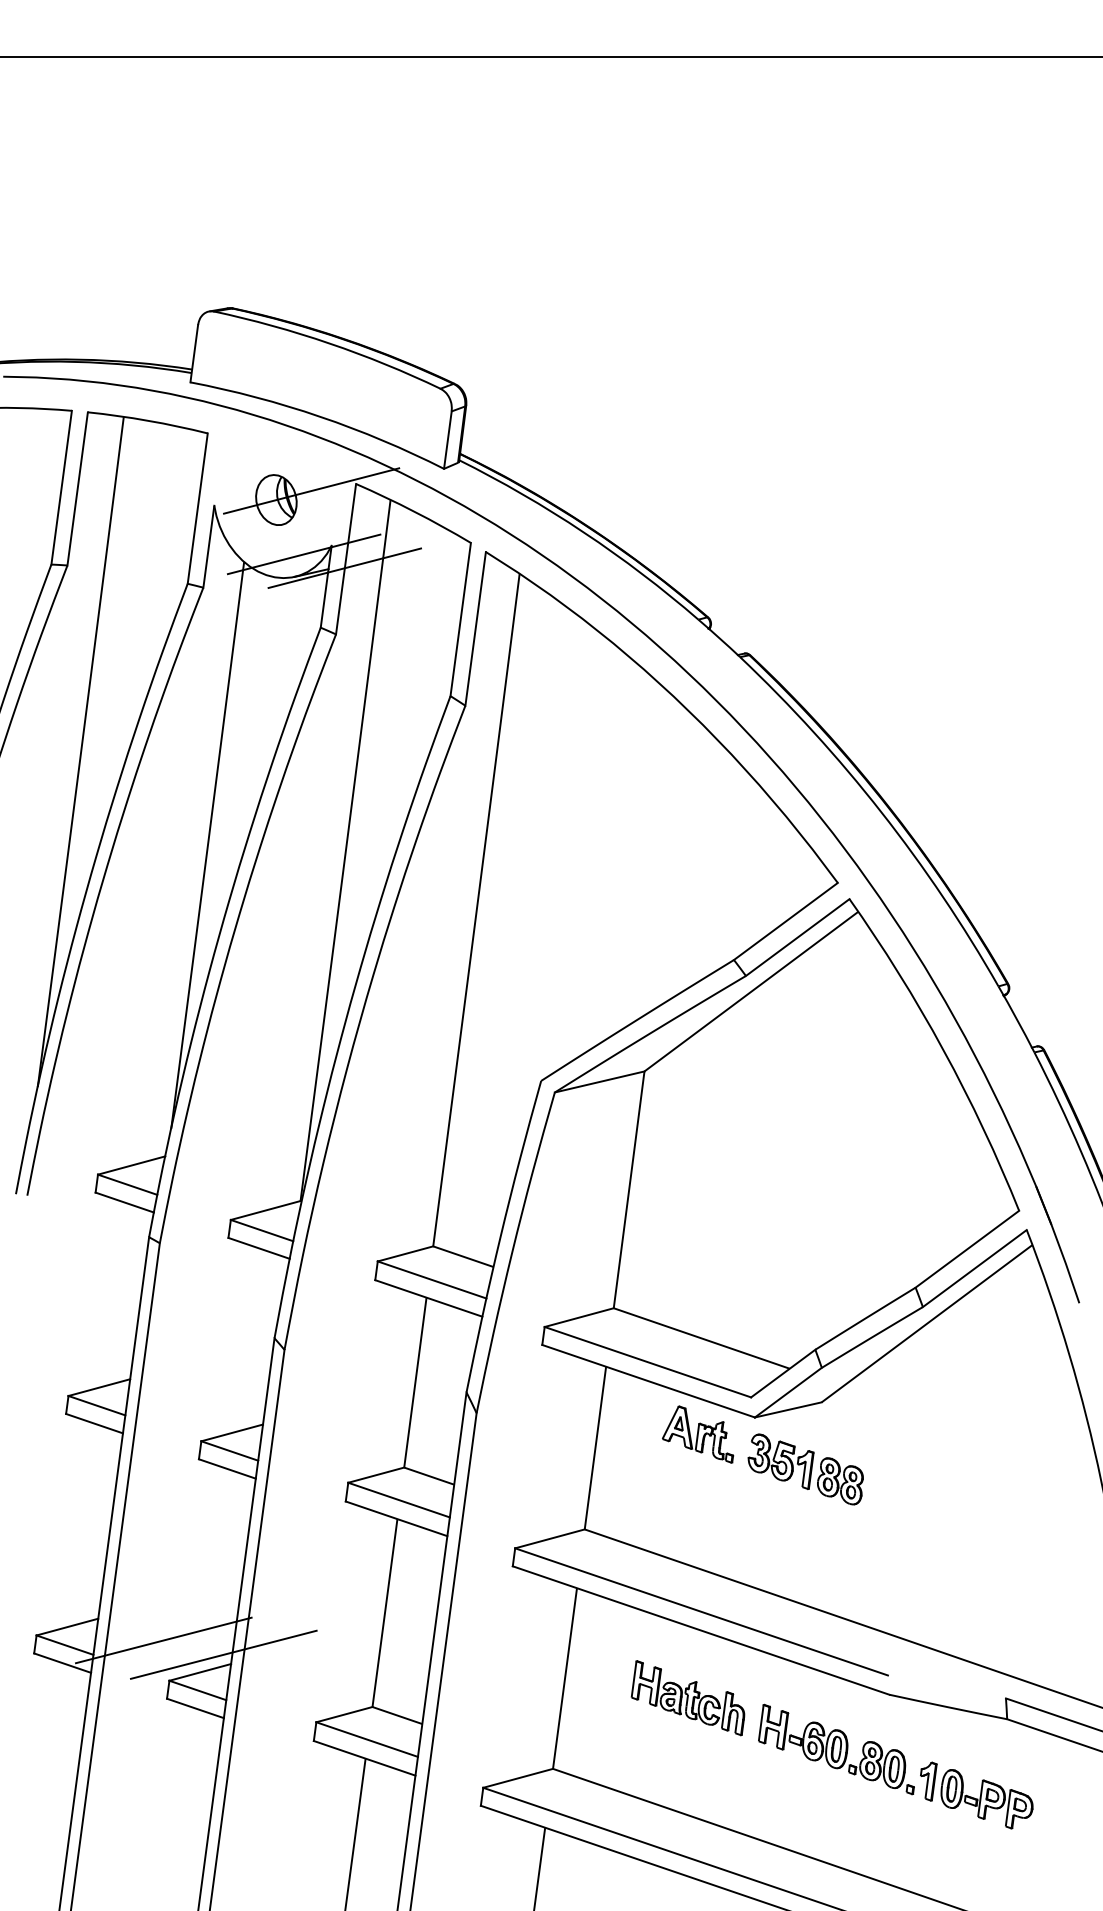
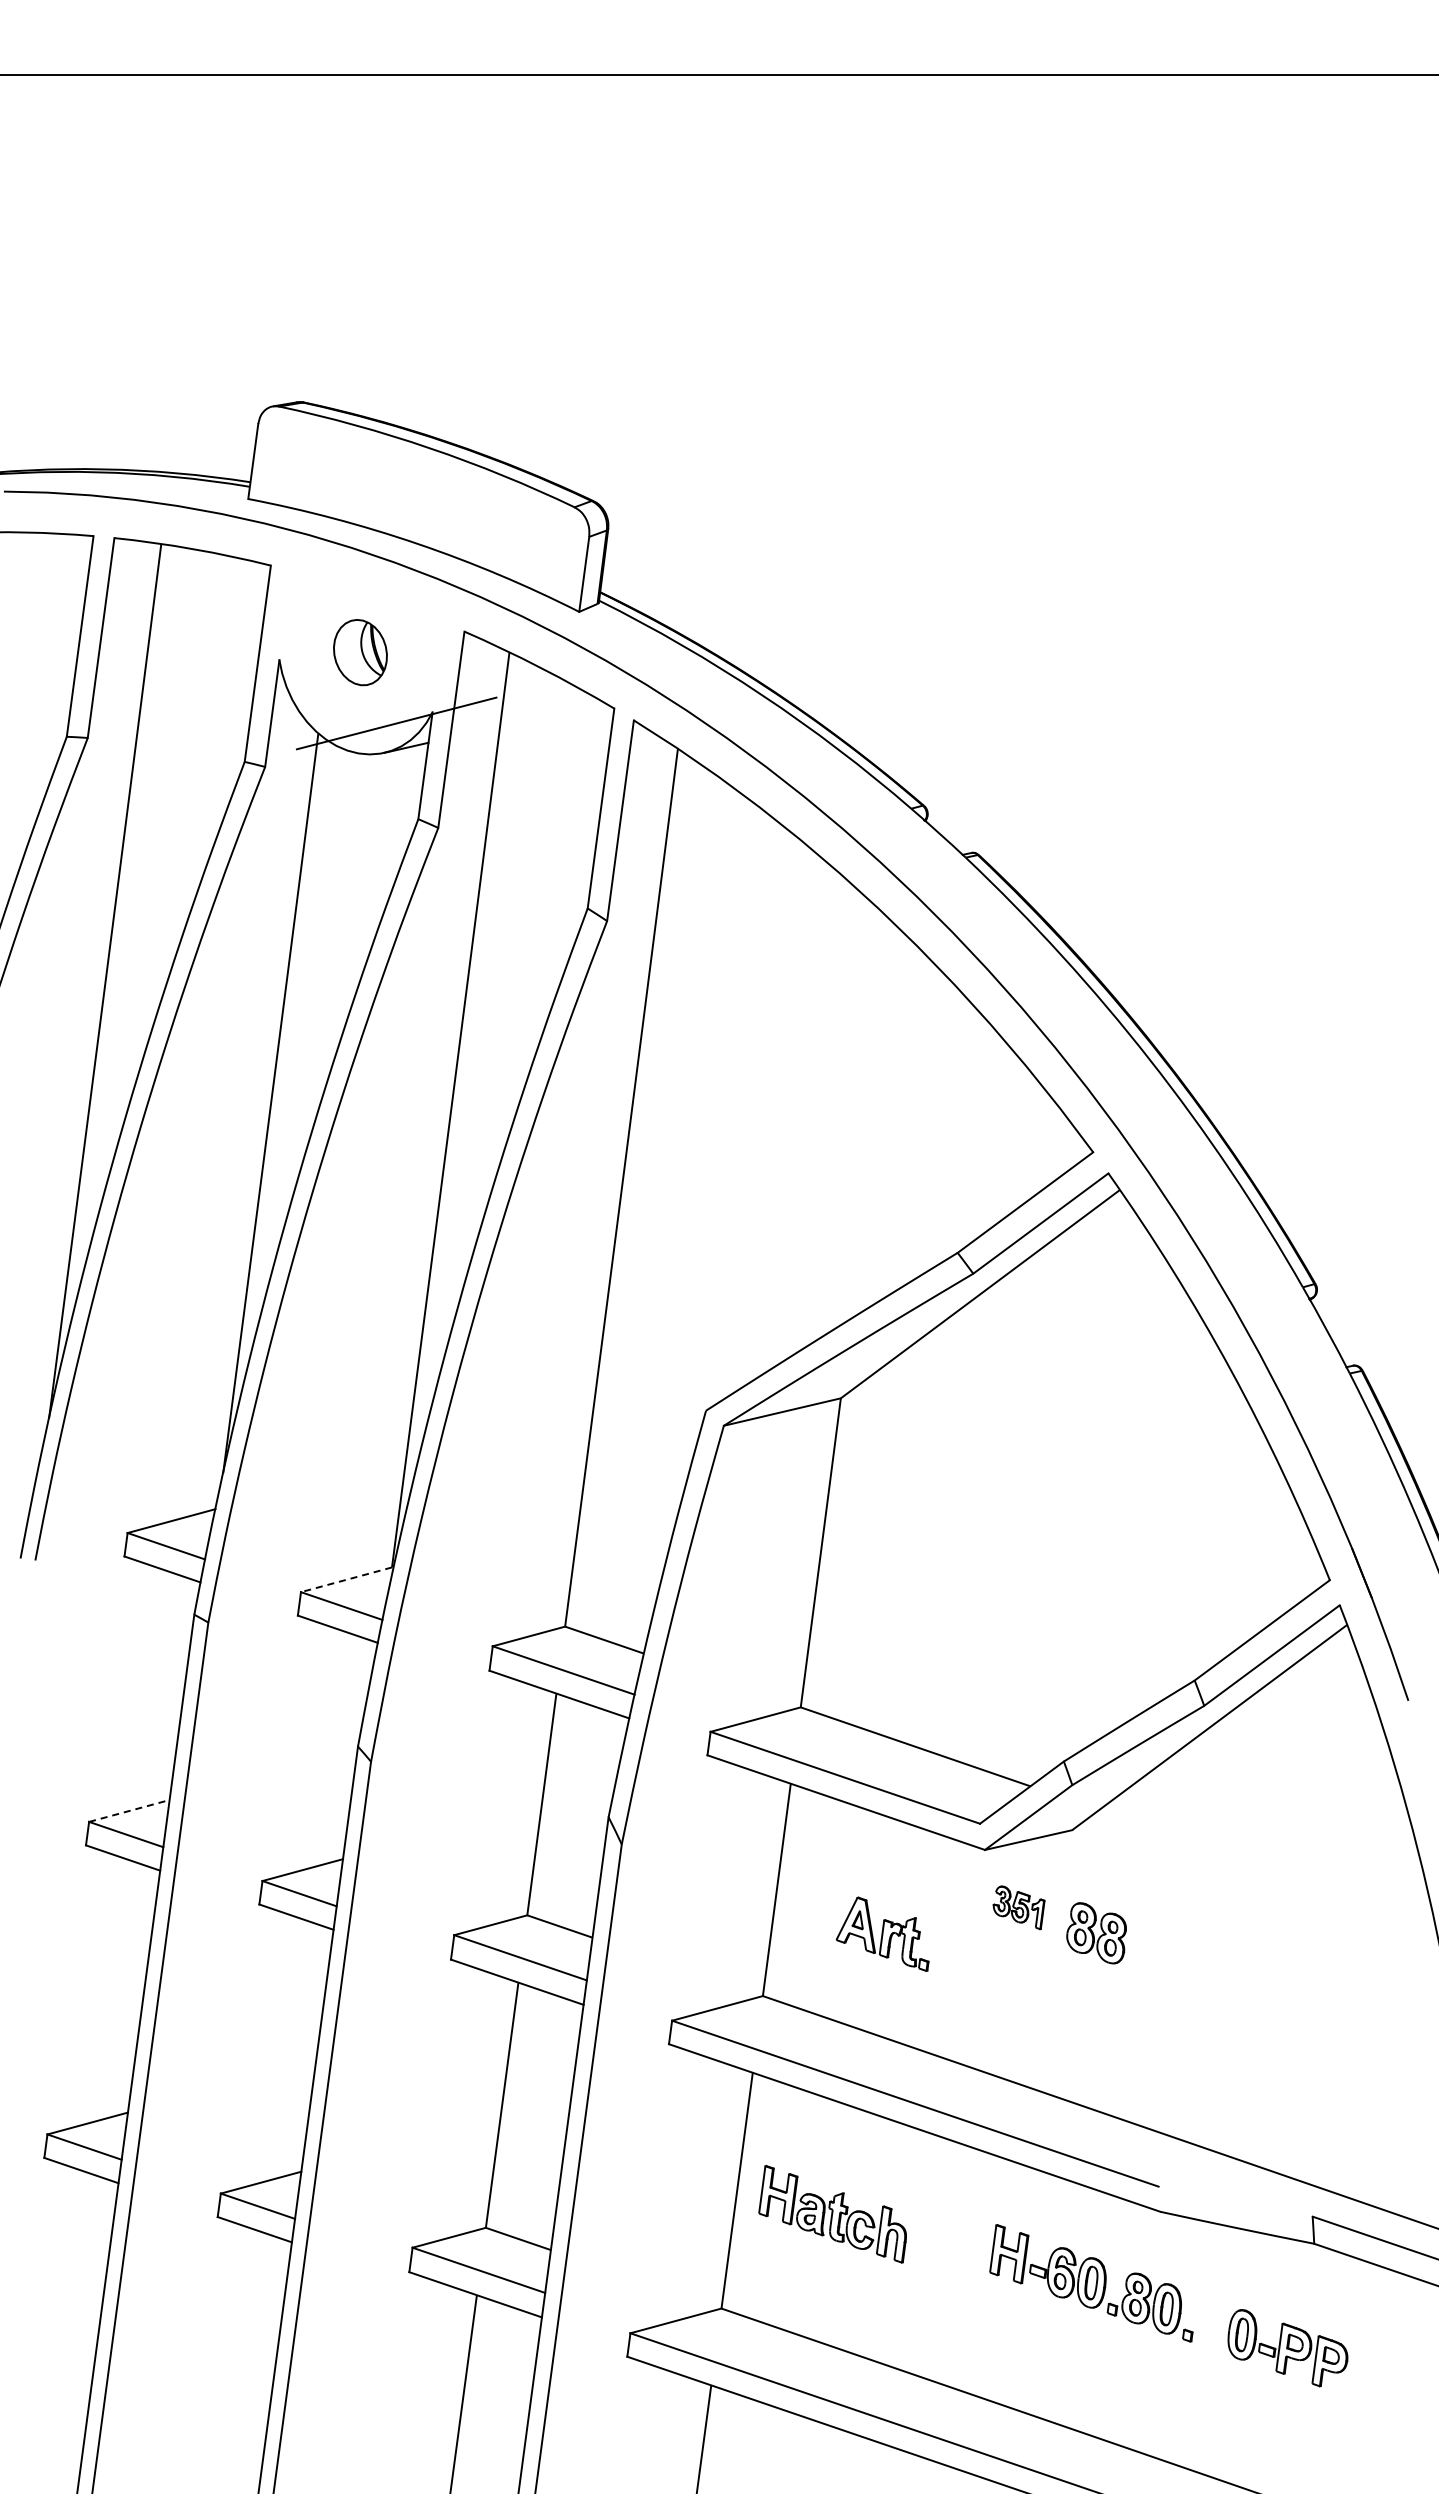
line: (310, 490) -> (405, 640), removed
line: (344, 568) -> (449, 741), removed
line: (265, 1210) -> (346, 1579), solid -> dashed
line: (99, 1387) -> (129, 1810), solid -> dashed
part: (697, 1433) -> (882, 1933), moved
part: (780, 1461) -> (1018, 1907), size x0.6
line: (163, 1640) -> (213, 2140), removed
line: (223, 1654) -> (291, 2159), removed
part: (687, 1698) -> (832, 2214), moved
part: (928, 1781) -> (1211, 2325), removed

